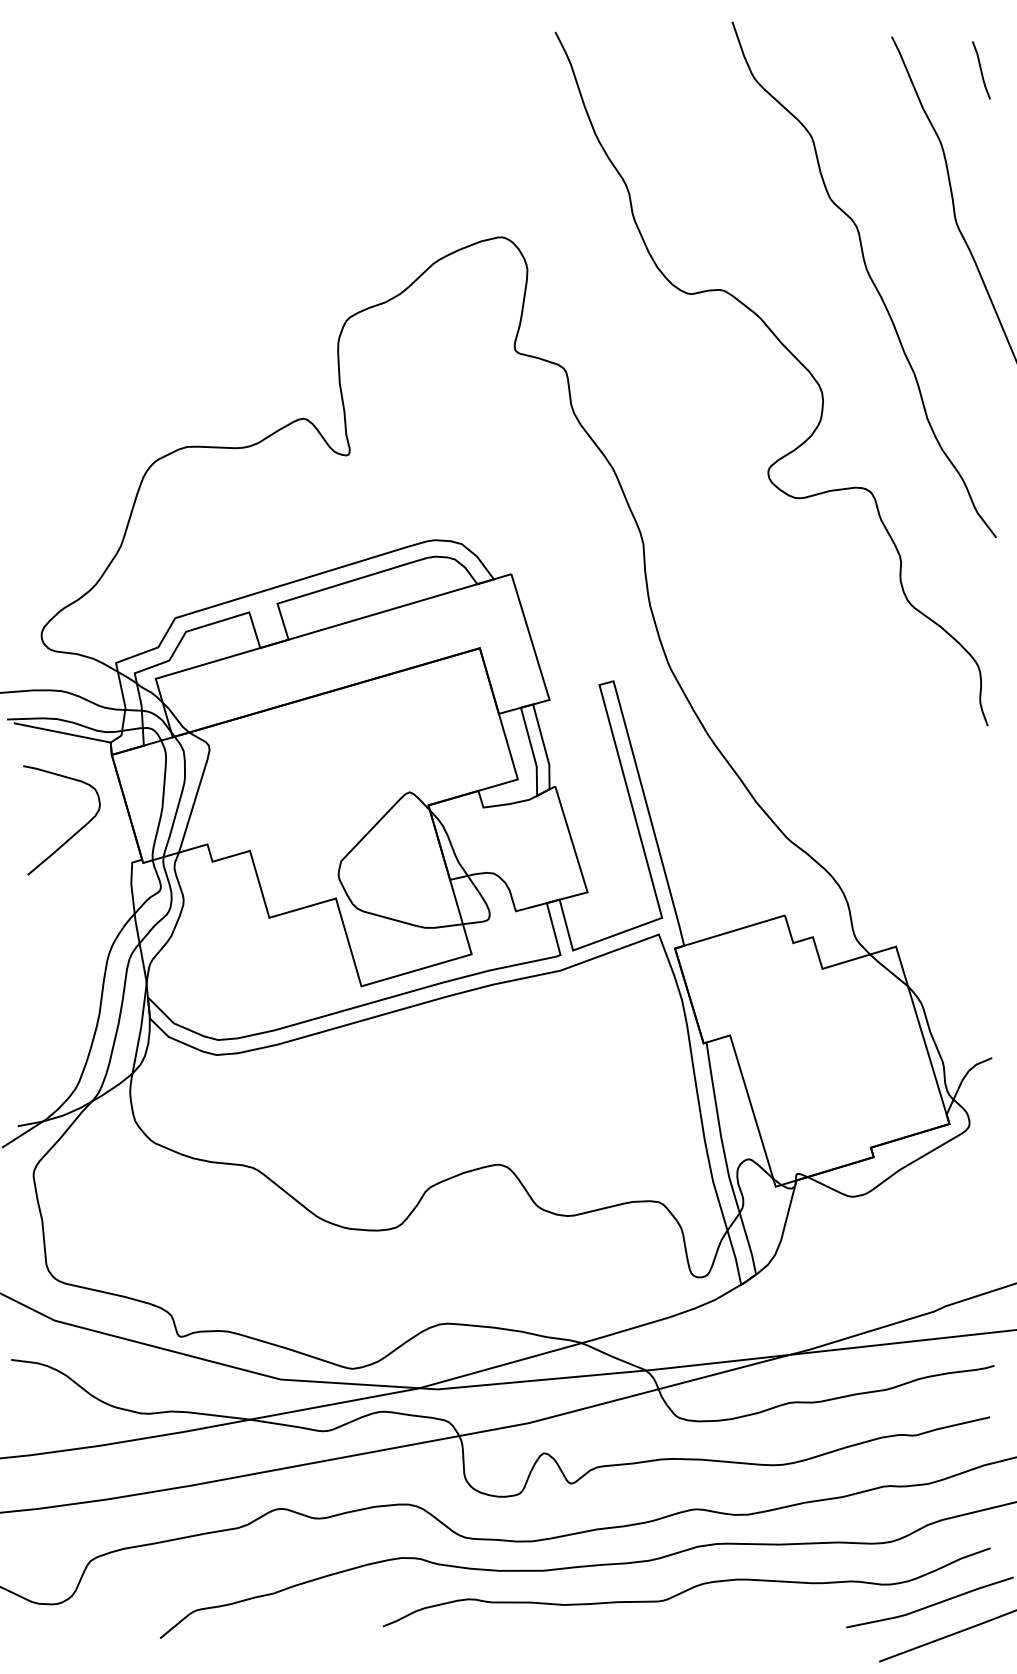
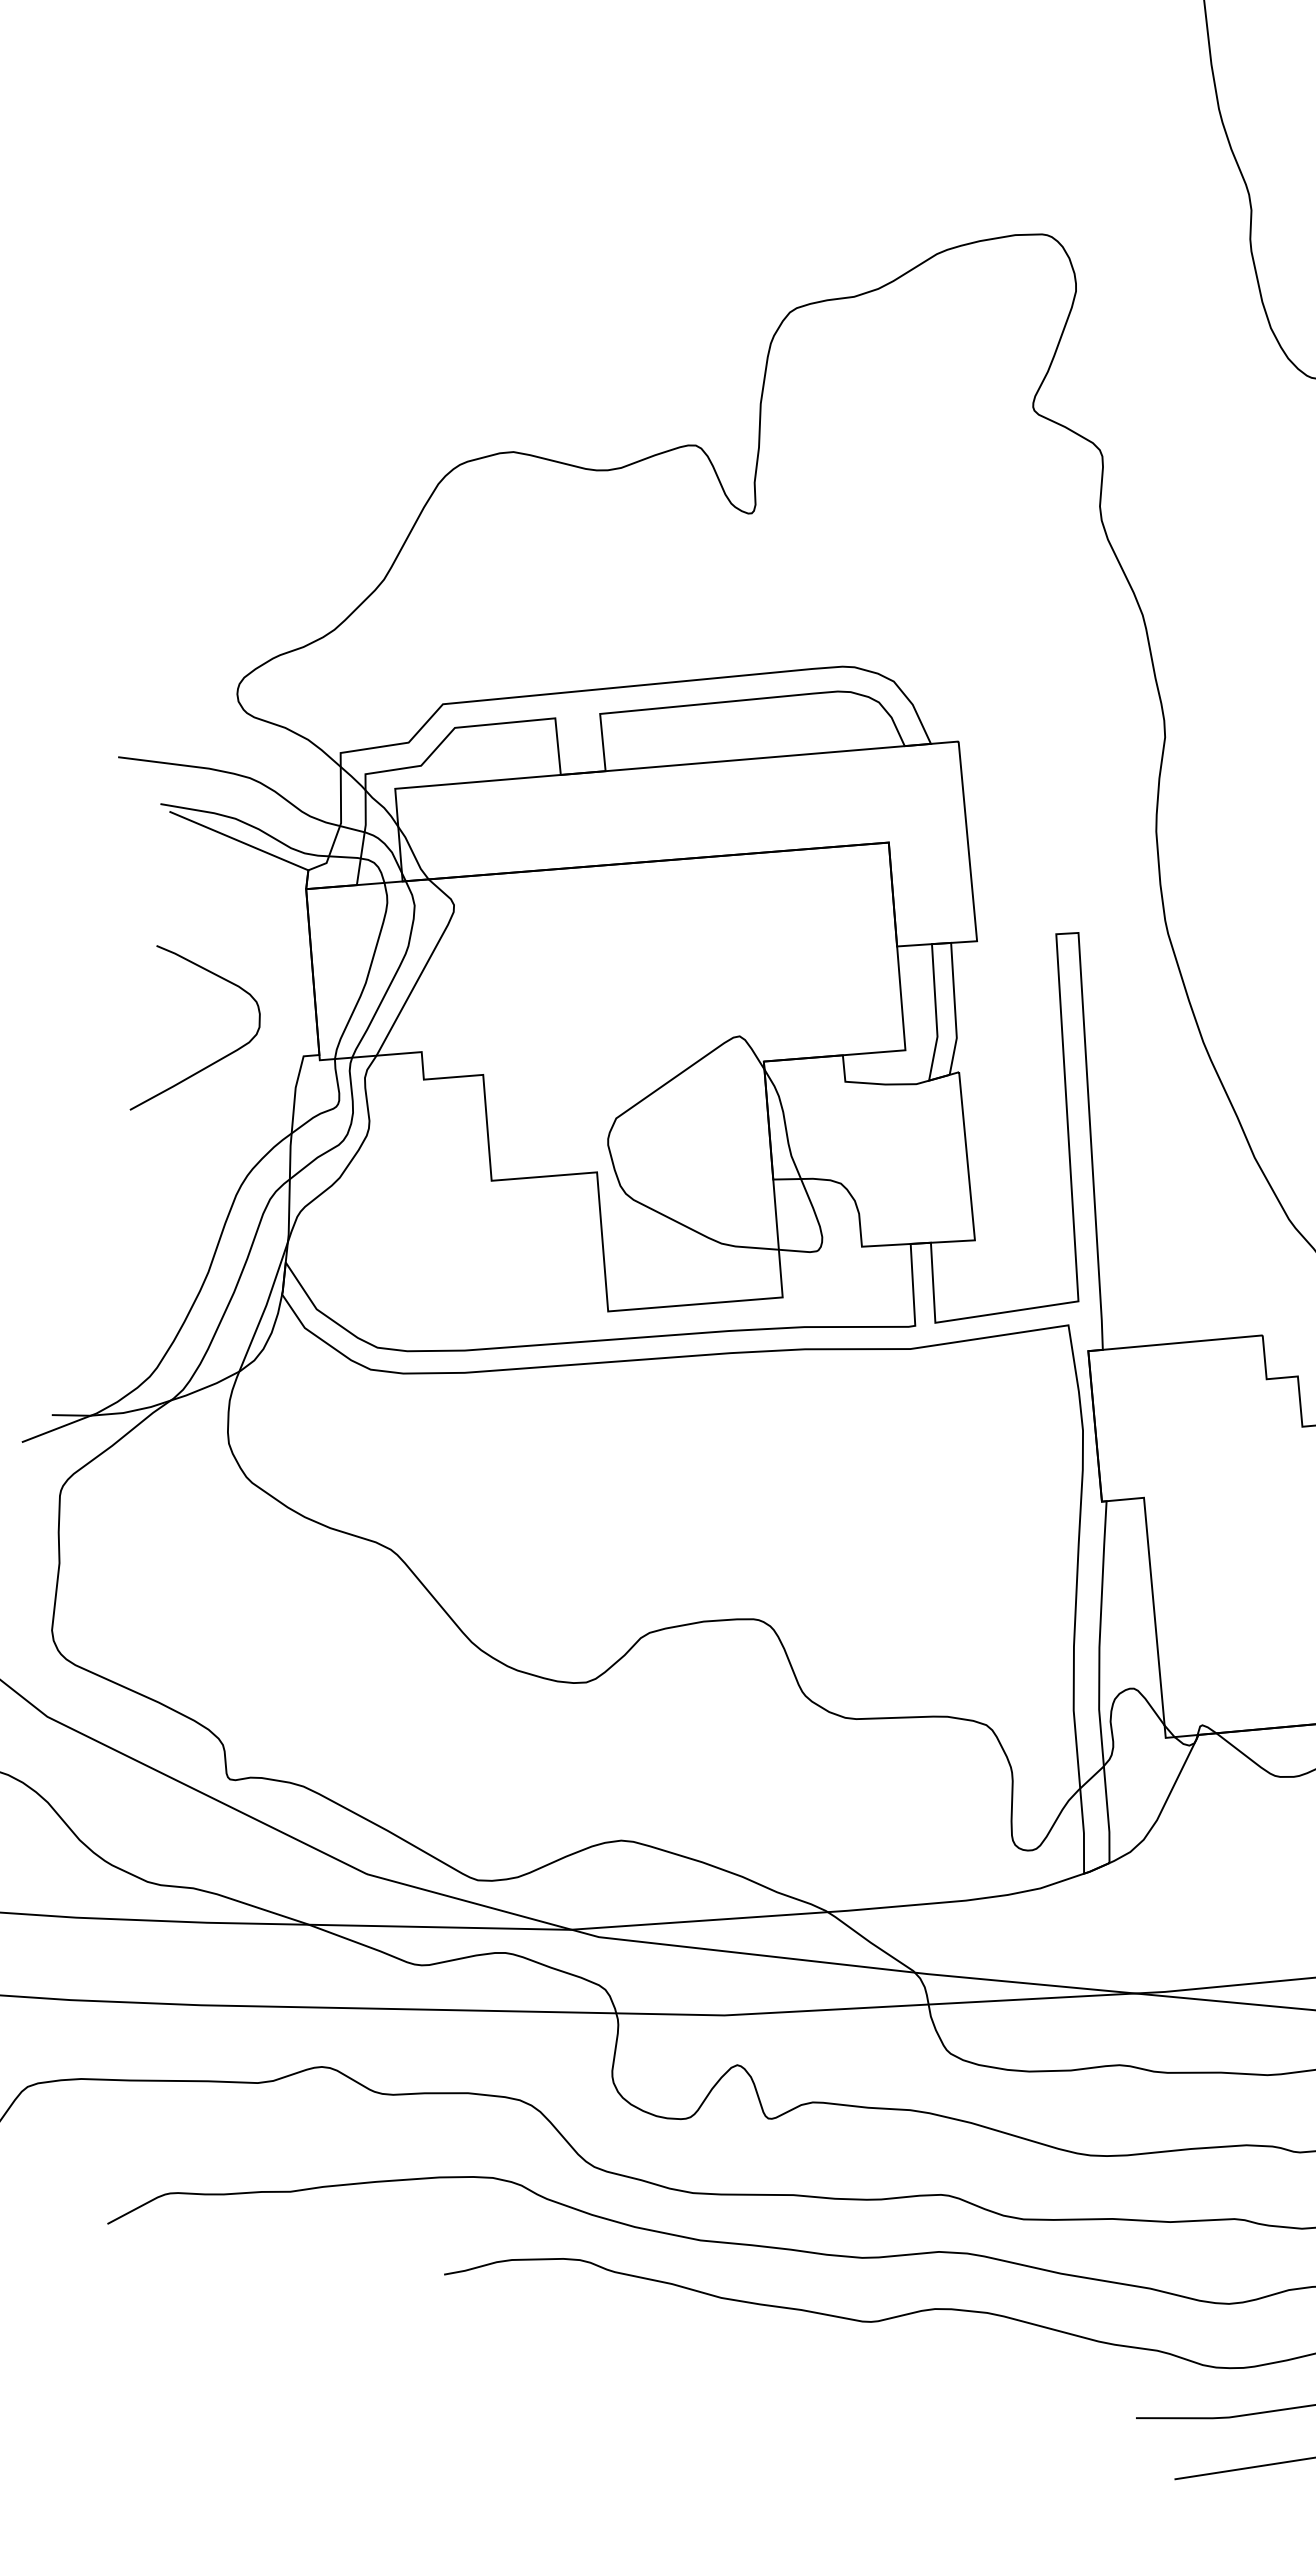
curve: (74, 833) -> (212, 1062), moved

